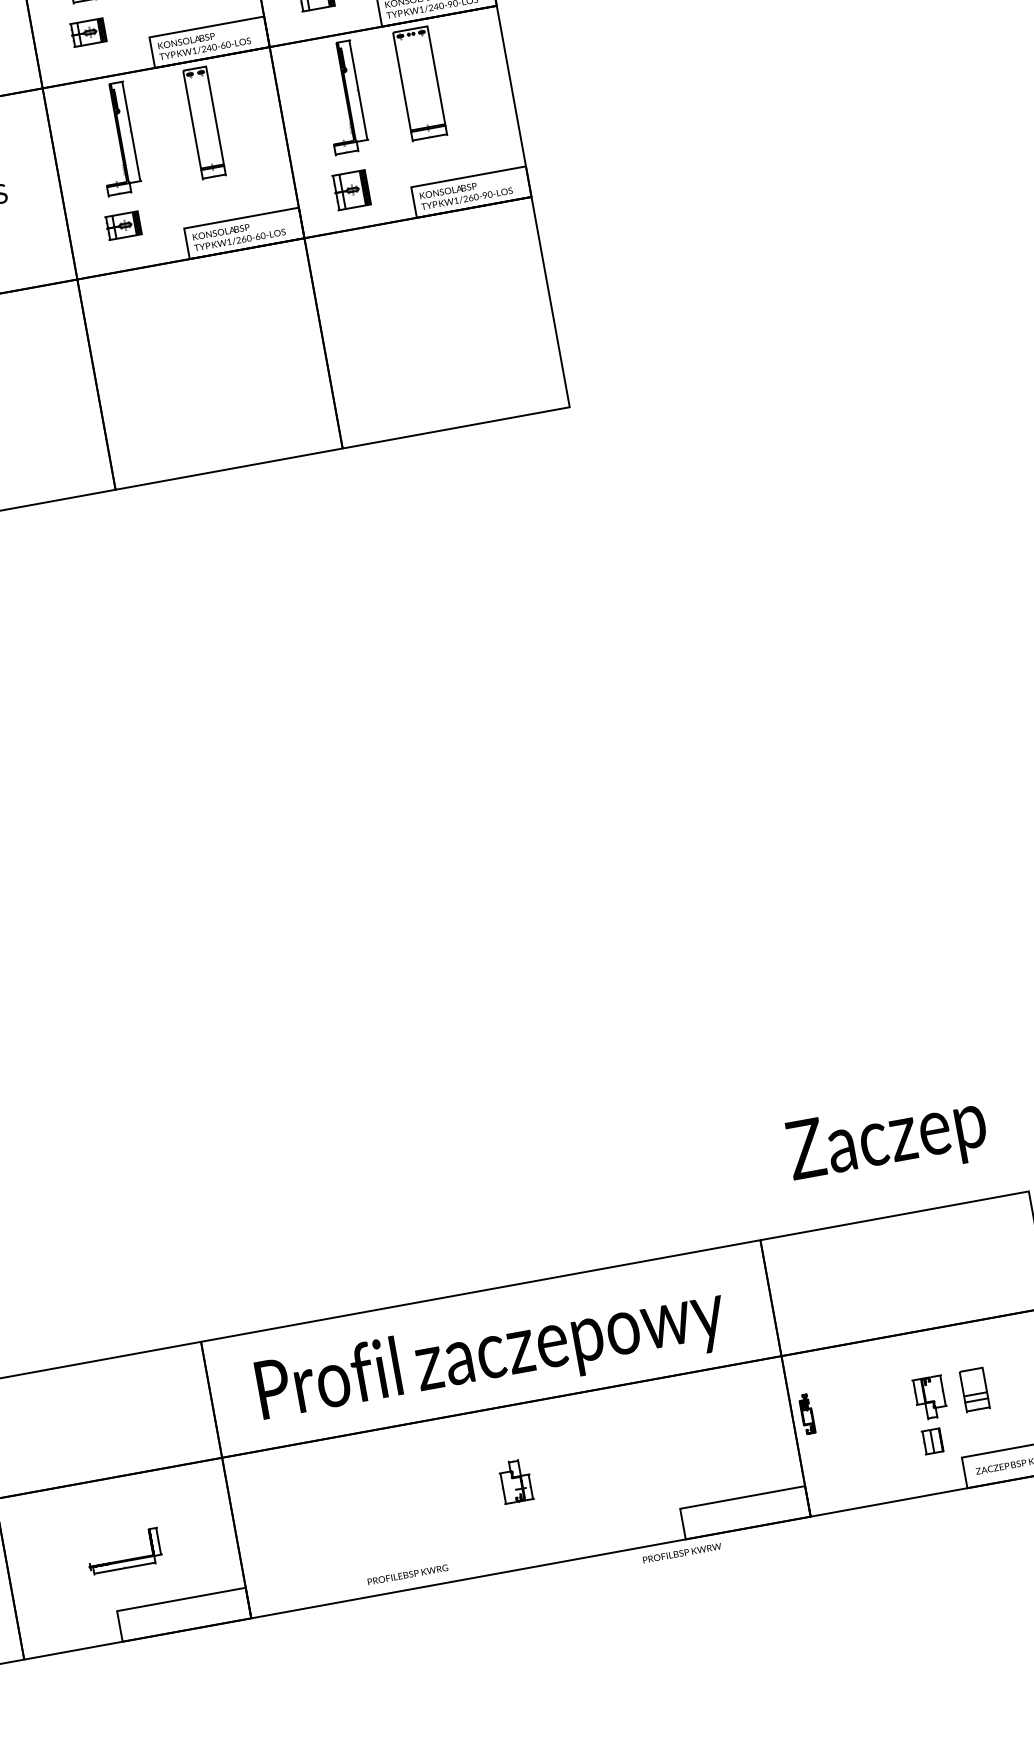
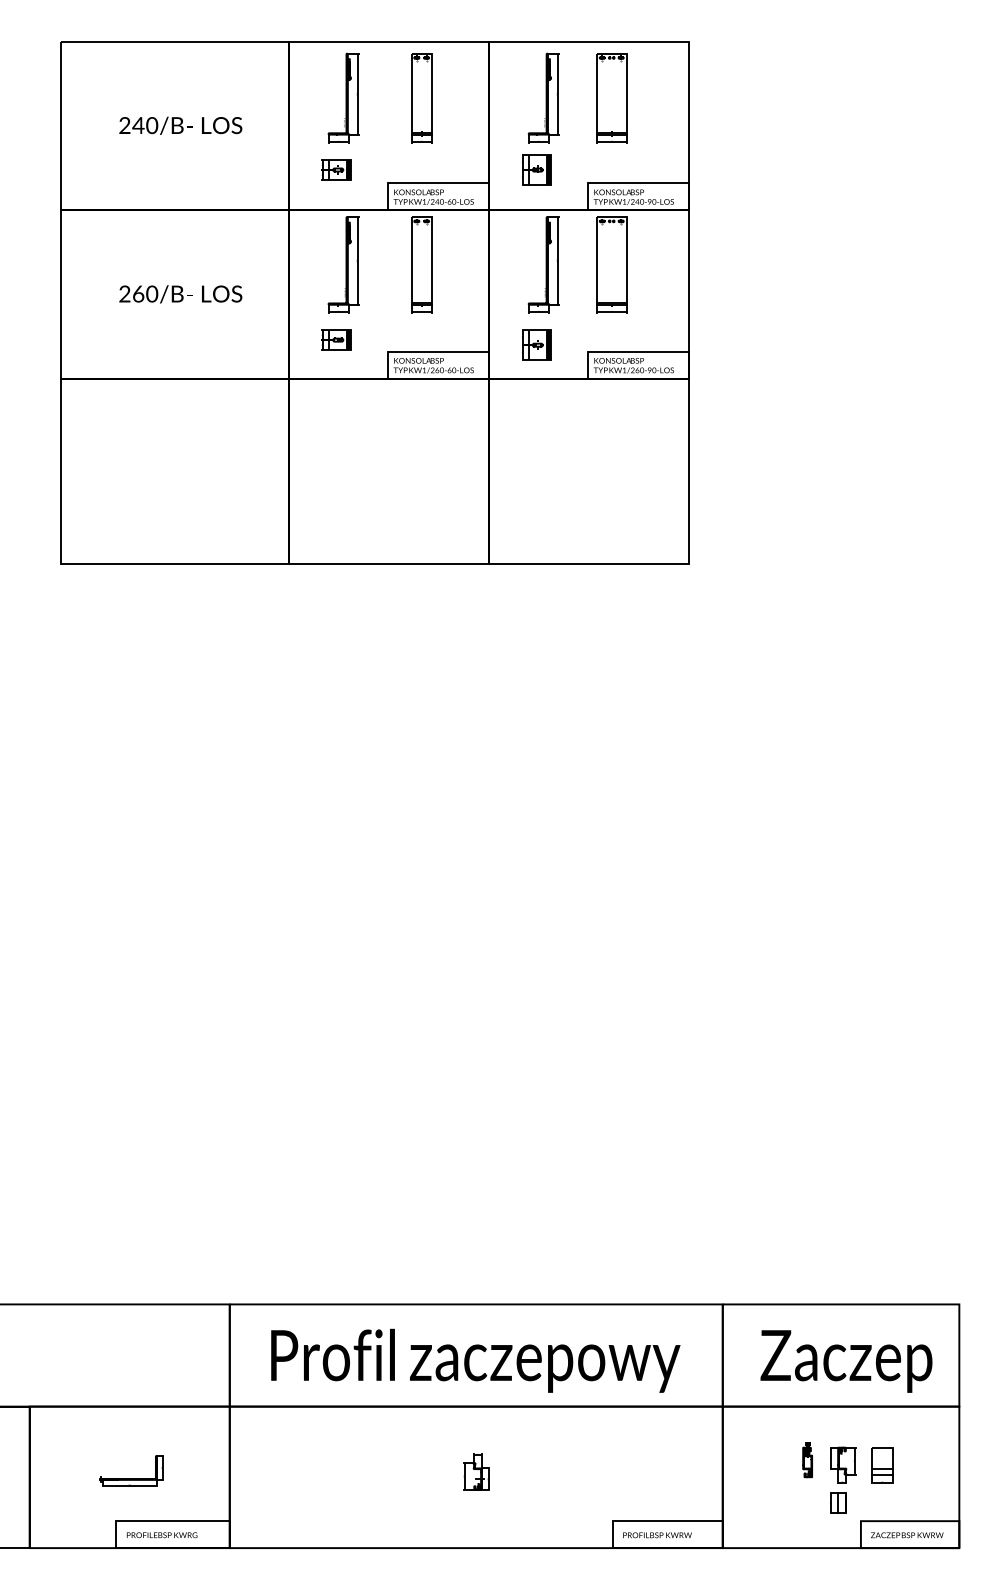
text: (887, 1141) -> (846, 1361), moved
part: (807, 1414) -> (807, 1460), moved
text: (682, 1553) -> (657, 1535), moved
text: (407, 1575) -> (161, 1535), moved

